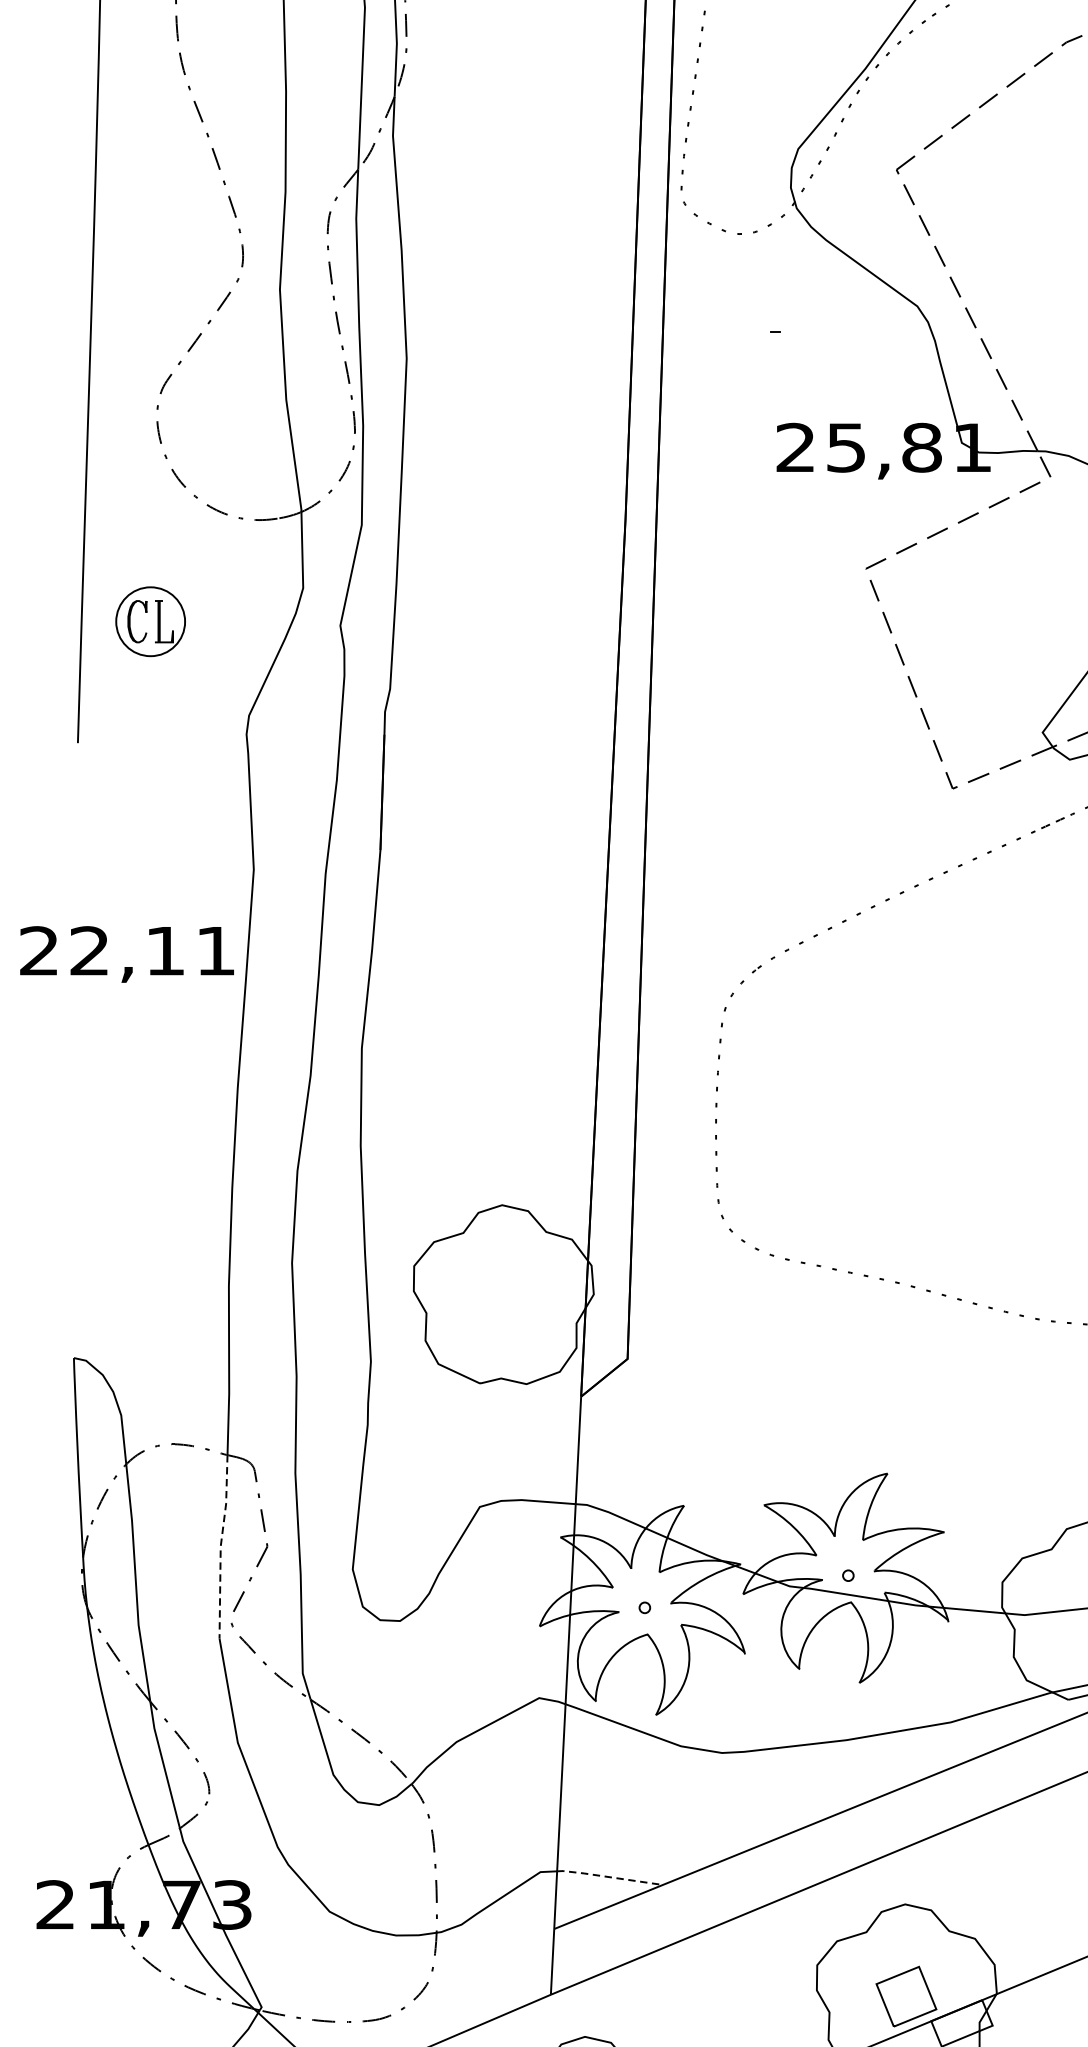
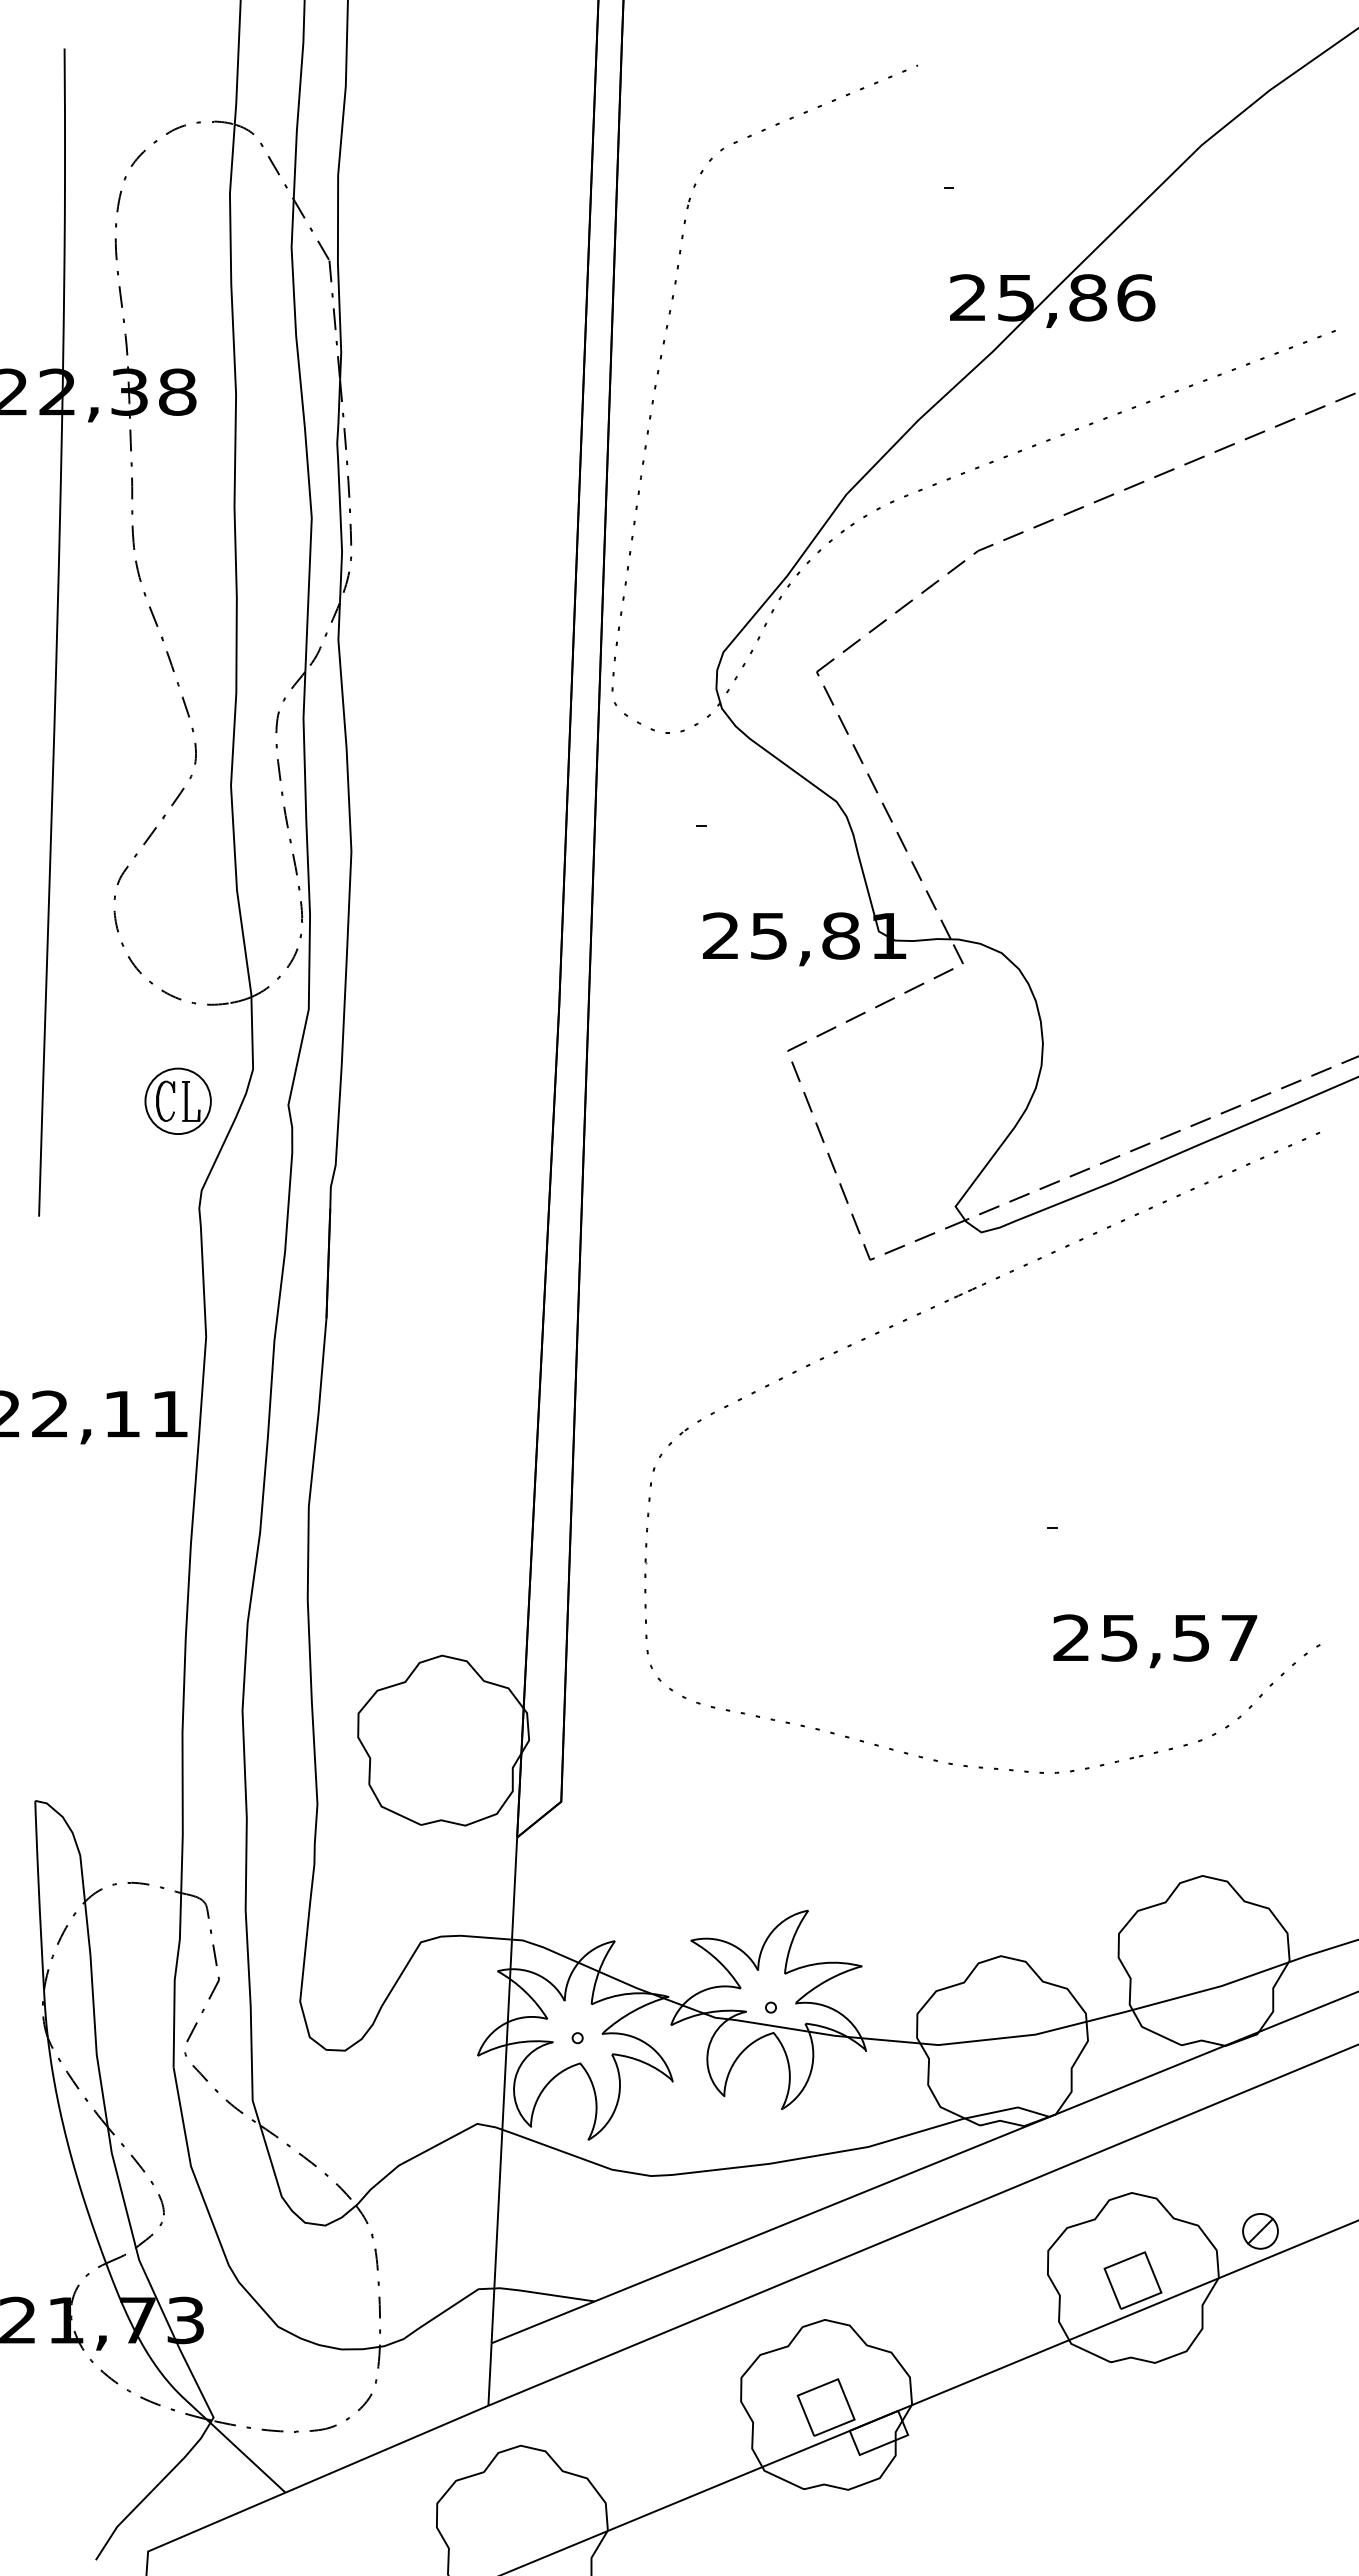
part: (149, 620) -> (177, 1100), moved
line: (220, 1547) -> (174, 1980), dashed -> solid
line: (608, 1876) -> (543, 2293), dashed -> solid

